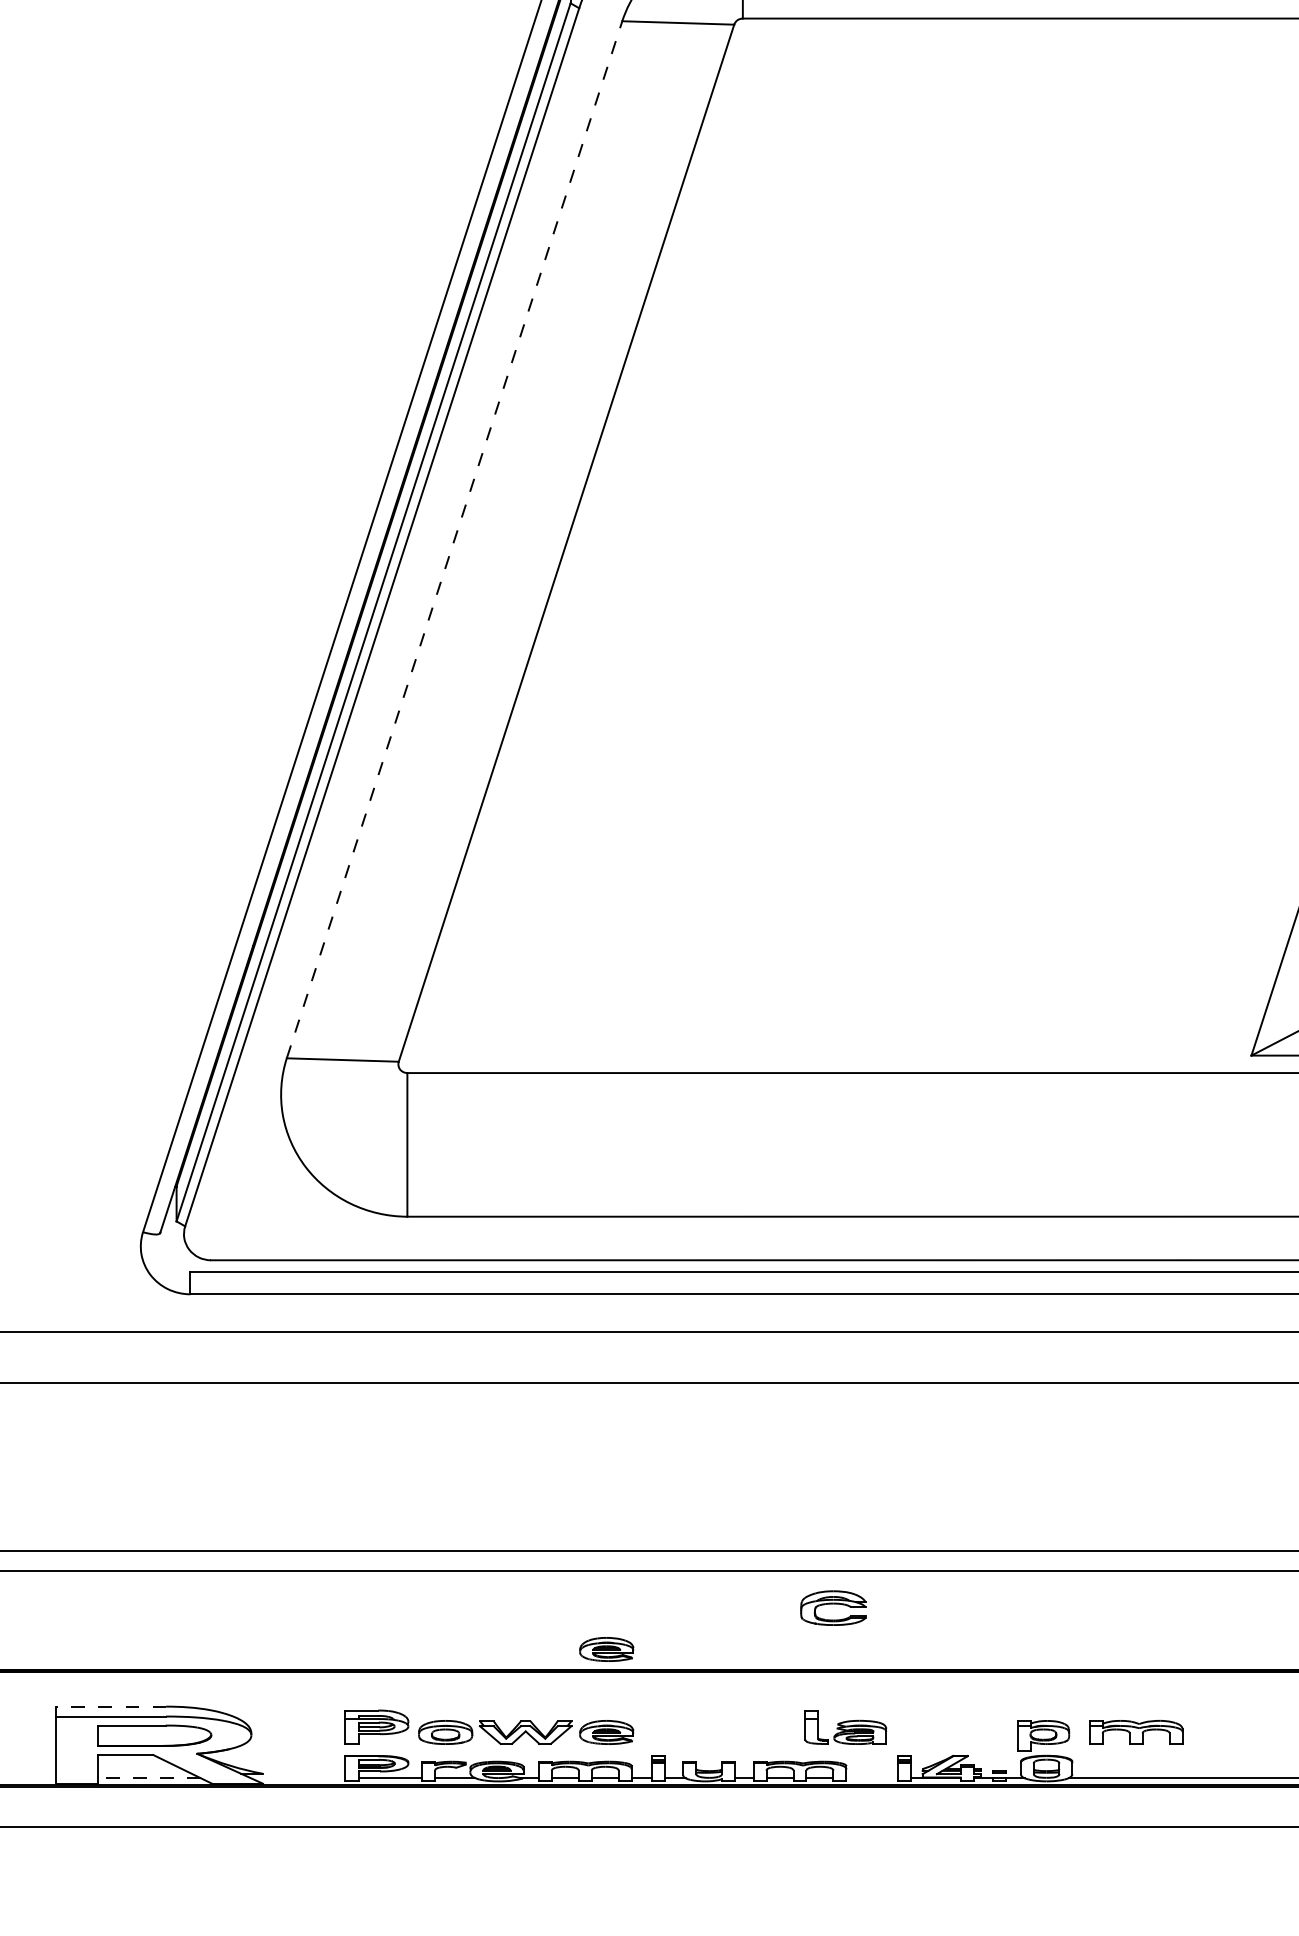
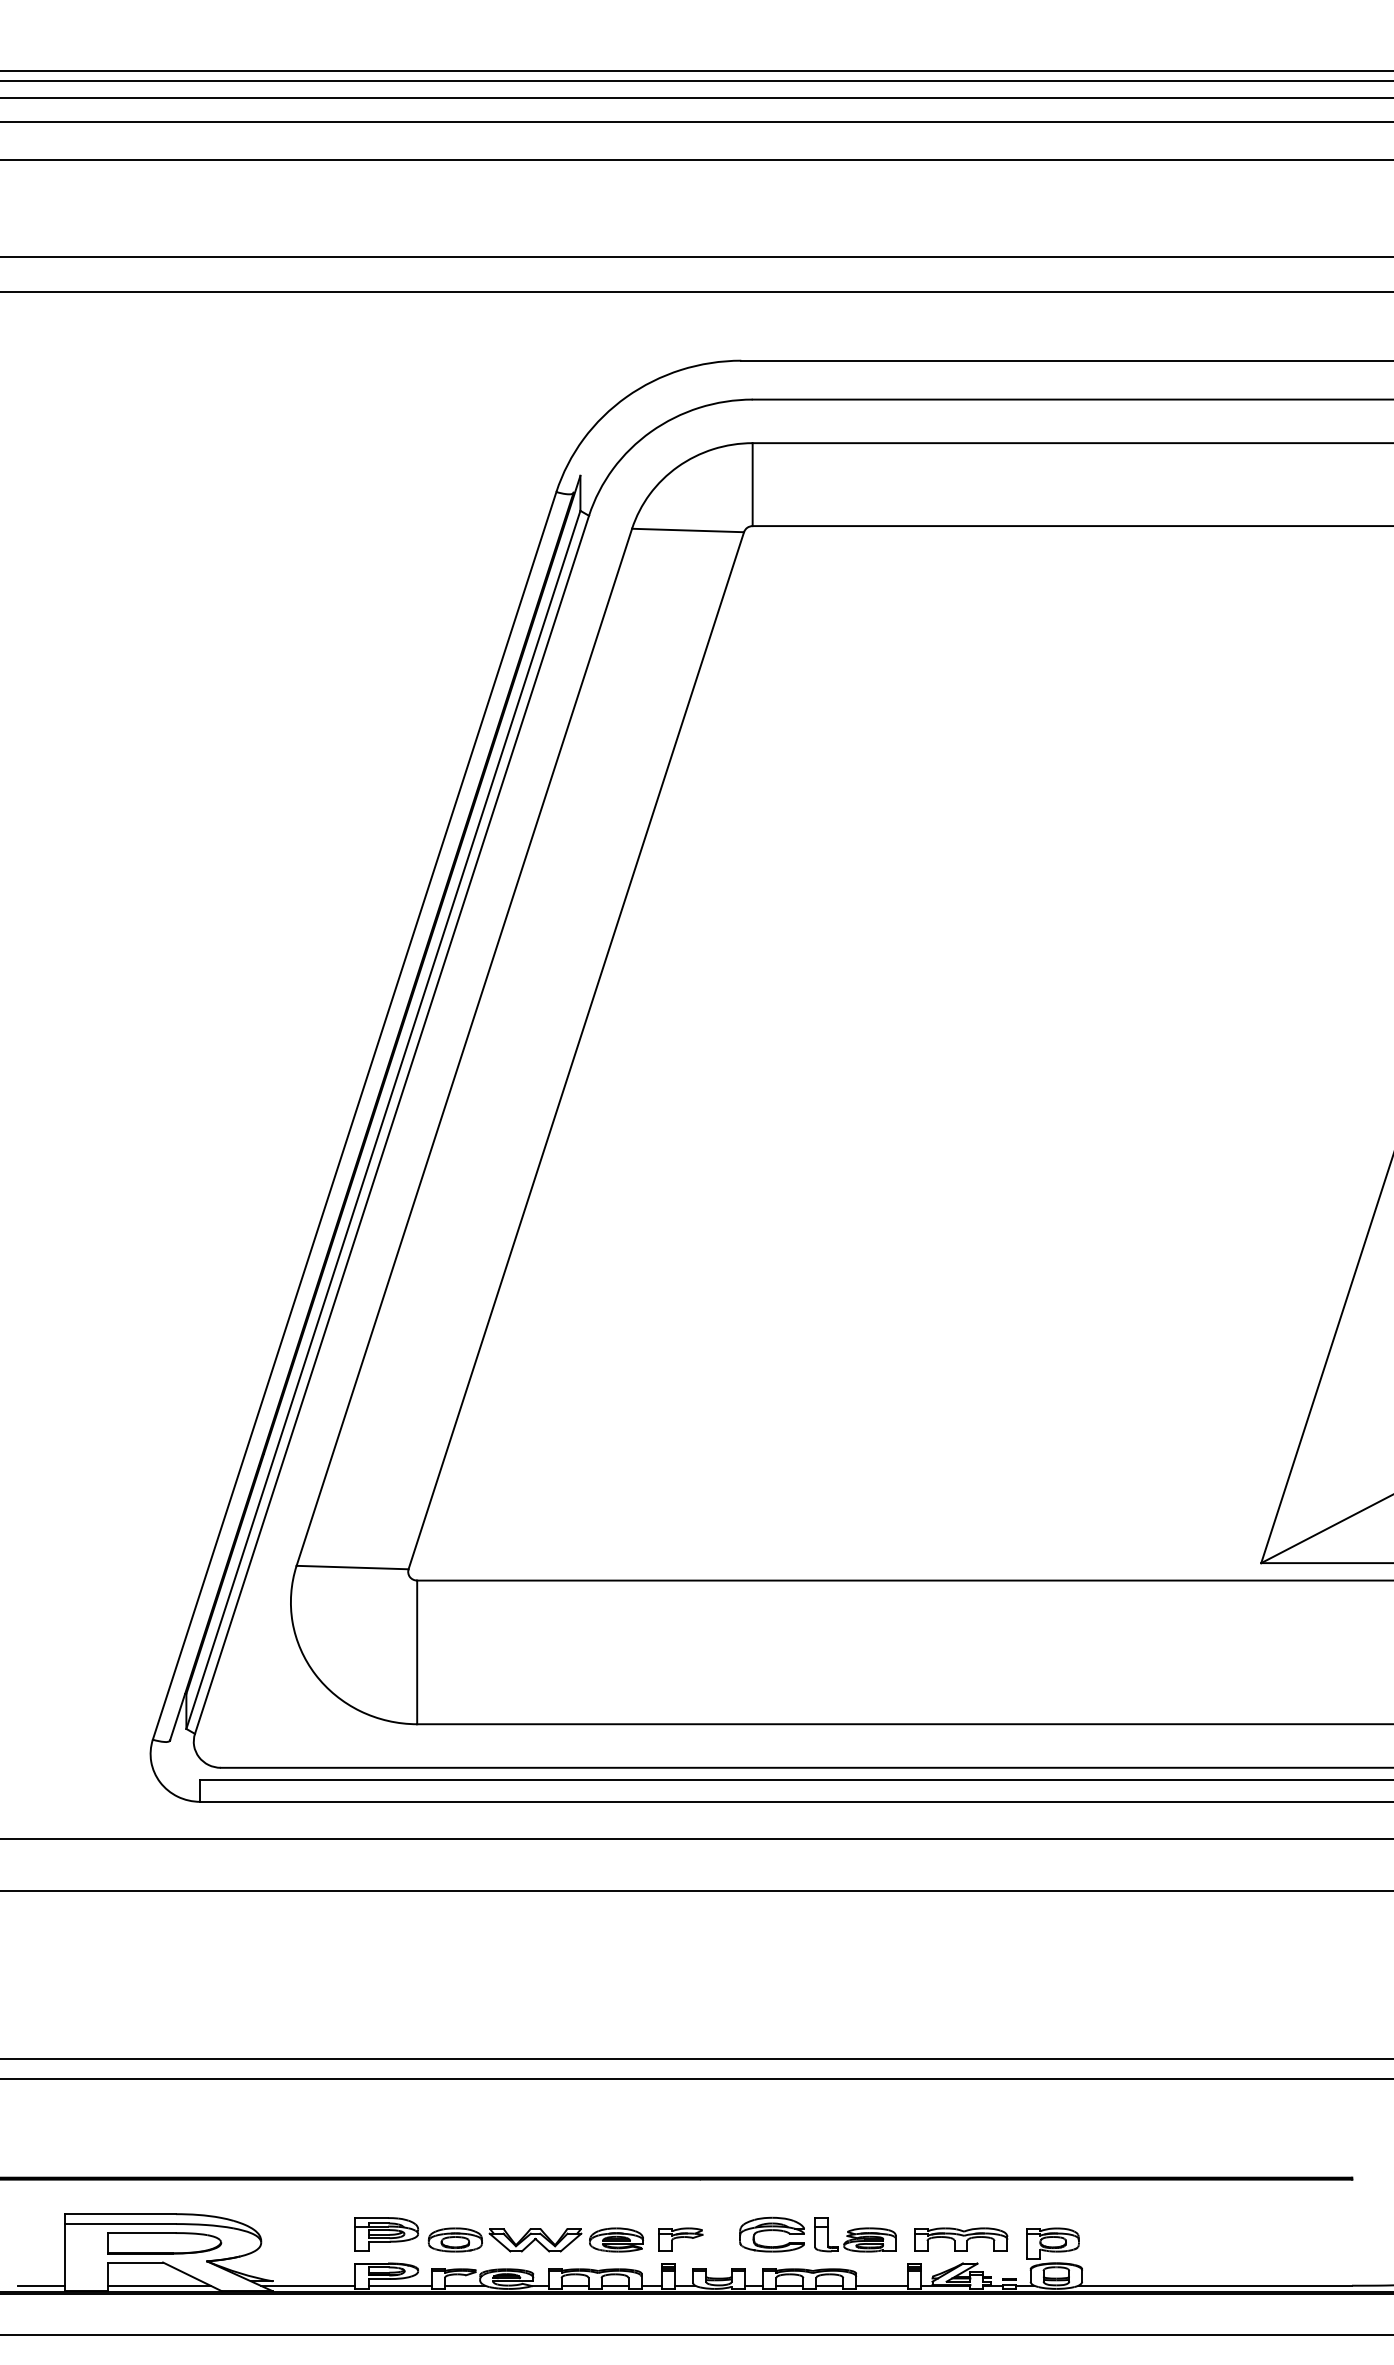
line: (454, 539) -> (464, 1047), dashed -> solid
part: (832, 1607) -> (771, 2234), moved
part: (606, 1648) -> (616, 2156), removed
line: (110, 1706) -> (120, 2214), dashed -> solid
part: (670, 1731) -> (680, 2239), added
part: (1136, 1731) -> (961, 2239), moved
line: (31, 1777) -> (41, 2285), added
line: (148, 1777) -> (158, 2285), dashed -> solid
line: (297, 1777) -> (307, 2285), added
line: (872, 1777) -> (882, 2285), added

